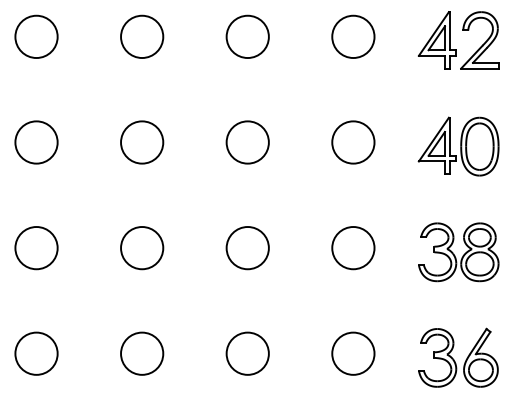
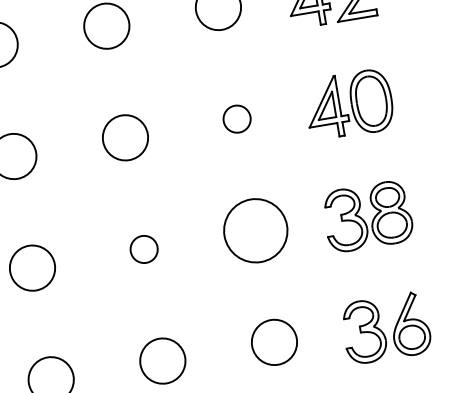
circle: (353, 142) -> (237, 119), size x0.6
circle: (247, 248) -> (143, 249), size x0.6
circle: (353, 248) -> (255, 231), size x1.4

